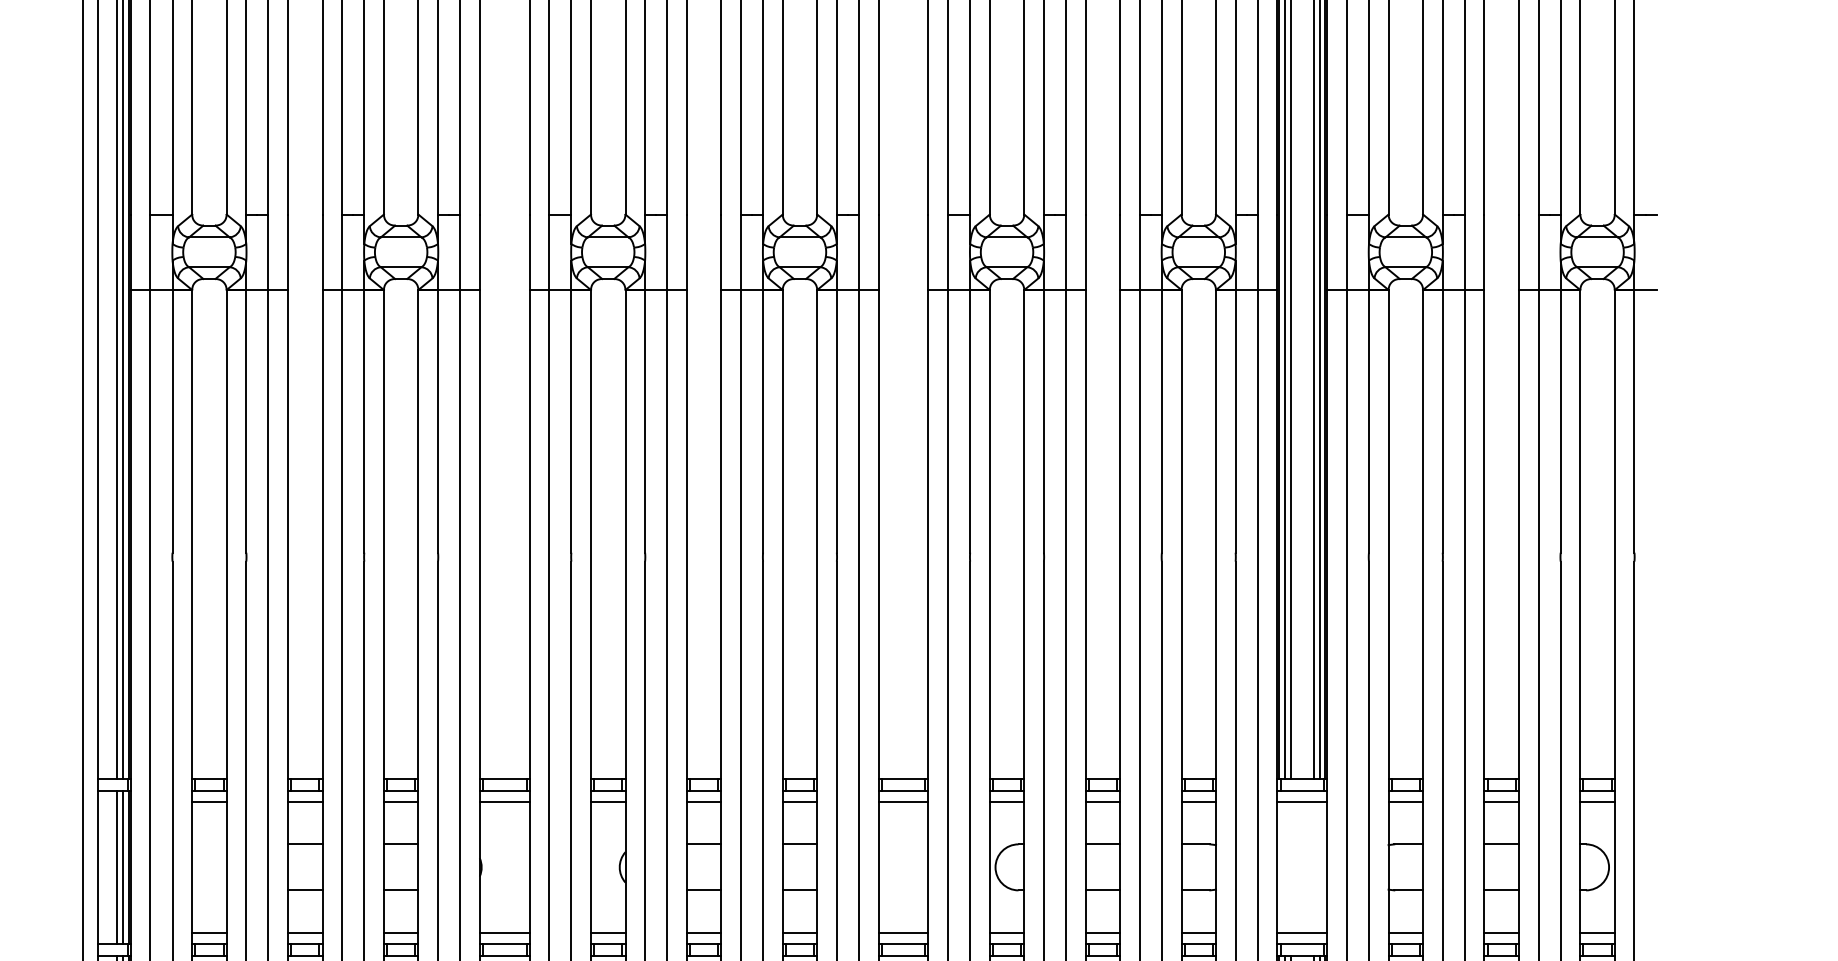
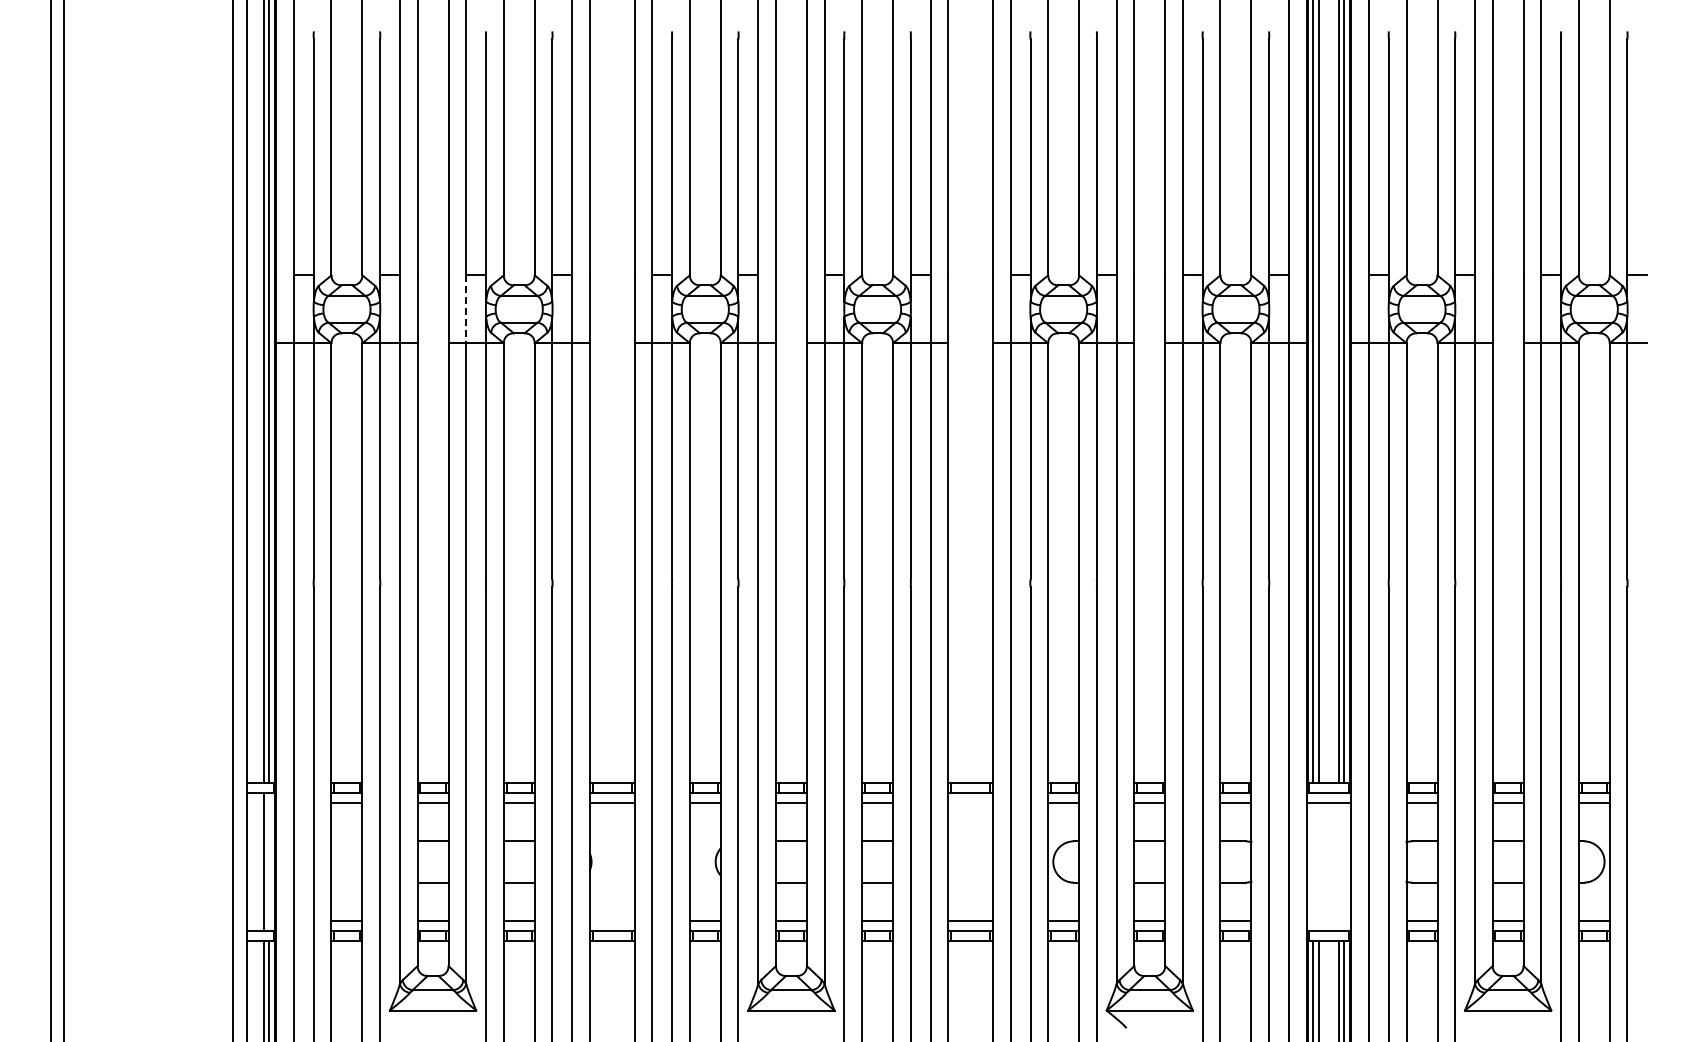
line: (342, 252) -> (466, 309), solid -> dashed
line: (903, 802) -> (970, 803), removed
line: (123, 866) -> (269, 861), removed
line: (503, 932) -> (611, 920), removed
line: (1301, 932) -> (1328, 920), removed

